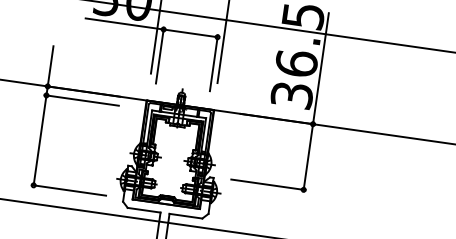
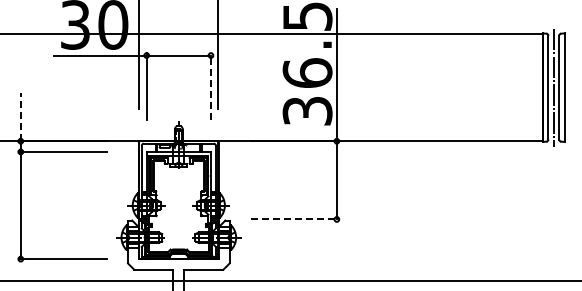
line: (213, 63) -> (210, 86), solid -> dashed
line: (50, 66) -> (20, 117), solid -> dashed
line: (268, 184) -> (295, 219), solid -> dashed

